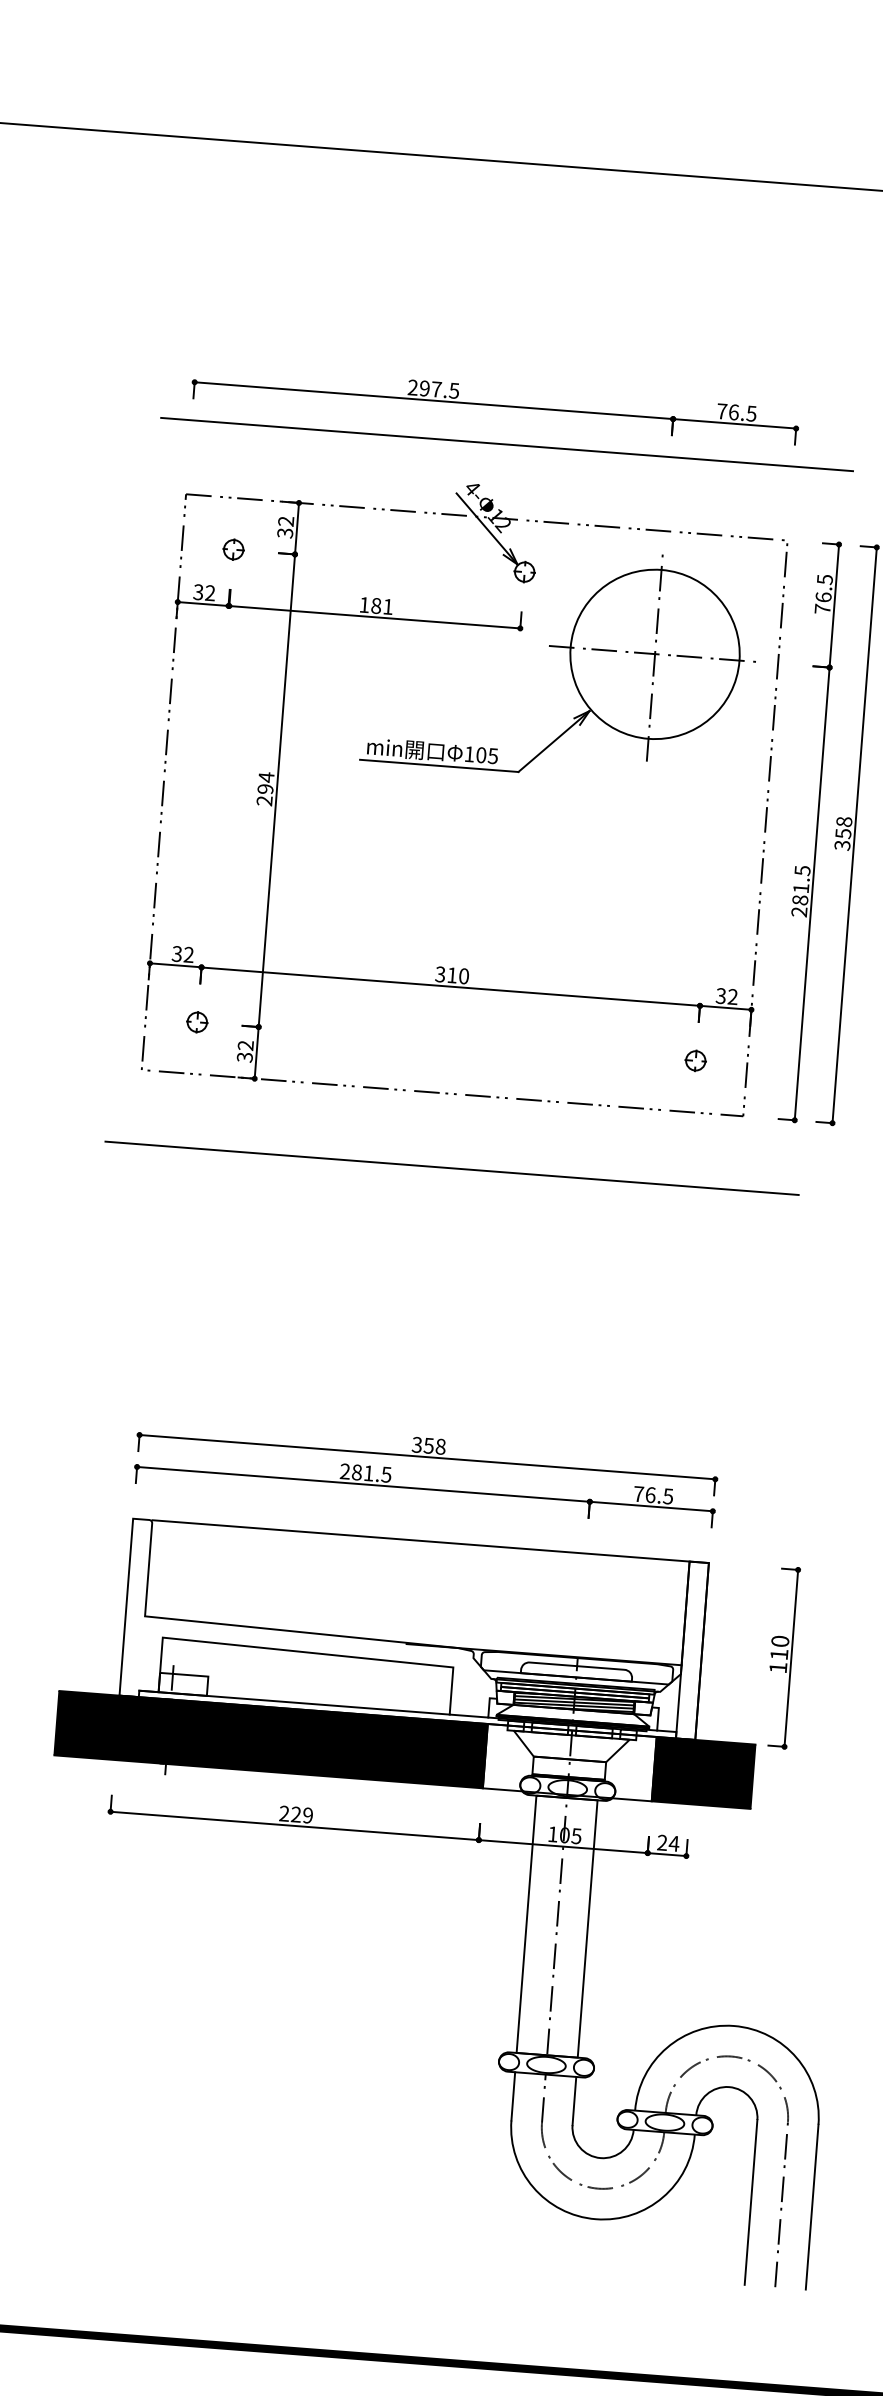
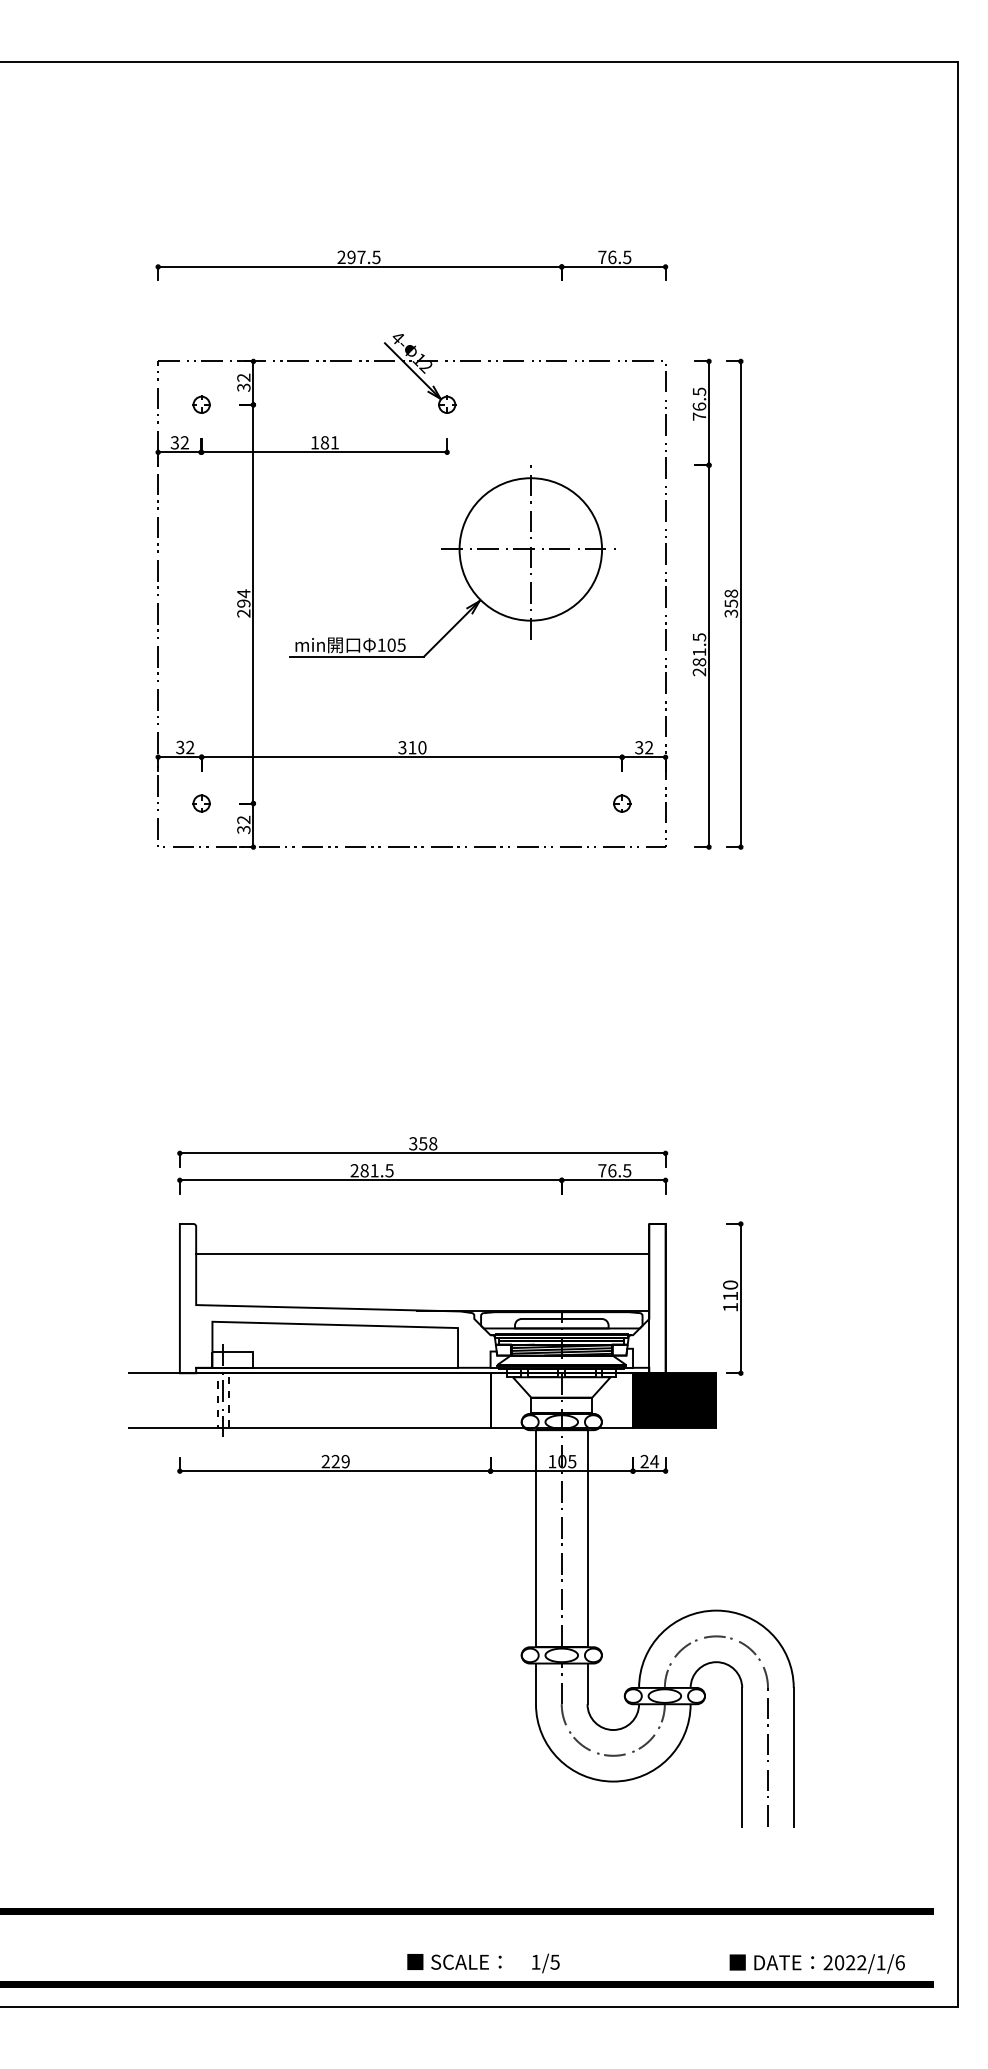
line: (507, 445) -> (424, 299), removed
part: (569, 662) -> (459, 561), moved
line: (451, 1168) -> (424, 909), removed
line: (420, 1541) -> (422, 1254), moved
fill: (270, 1739) -> (309, 1400), removed

